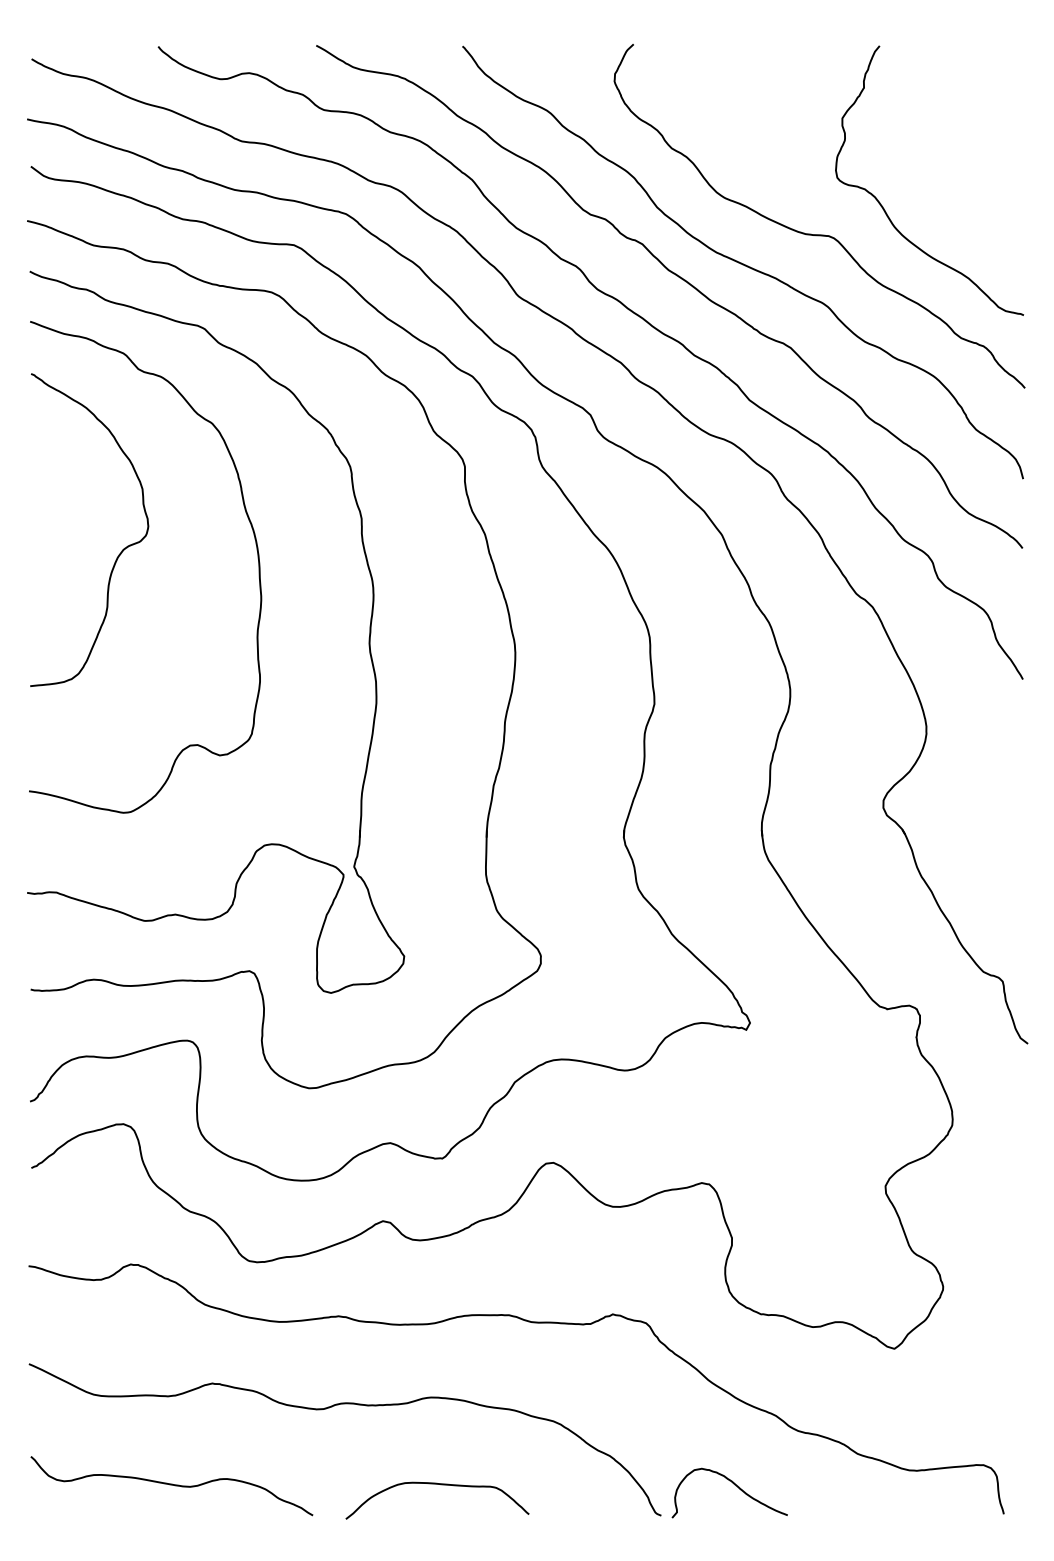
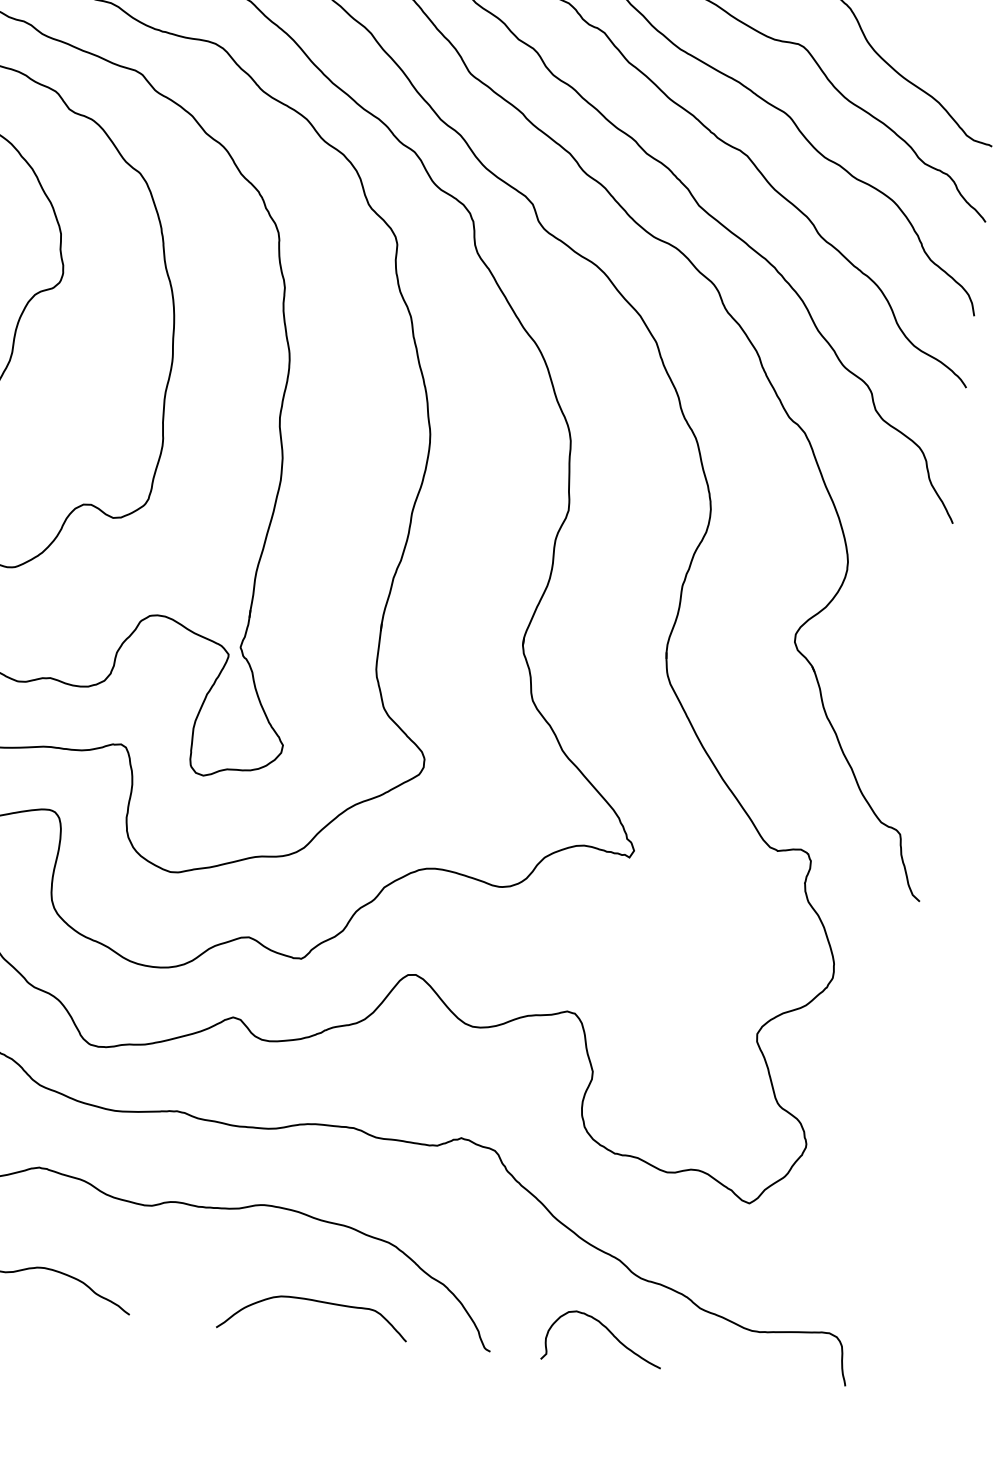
curve: (440, 1485) -> (317, 1302), moved
curve: (734, 1485) -> (608, 1332), moved

